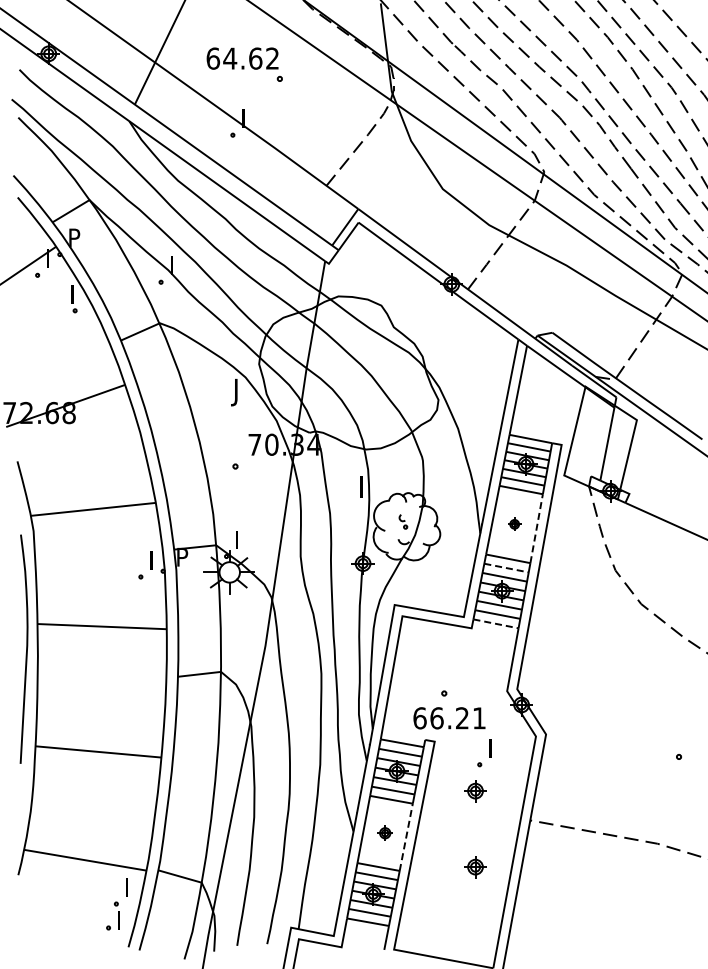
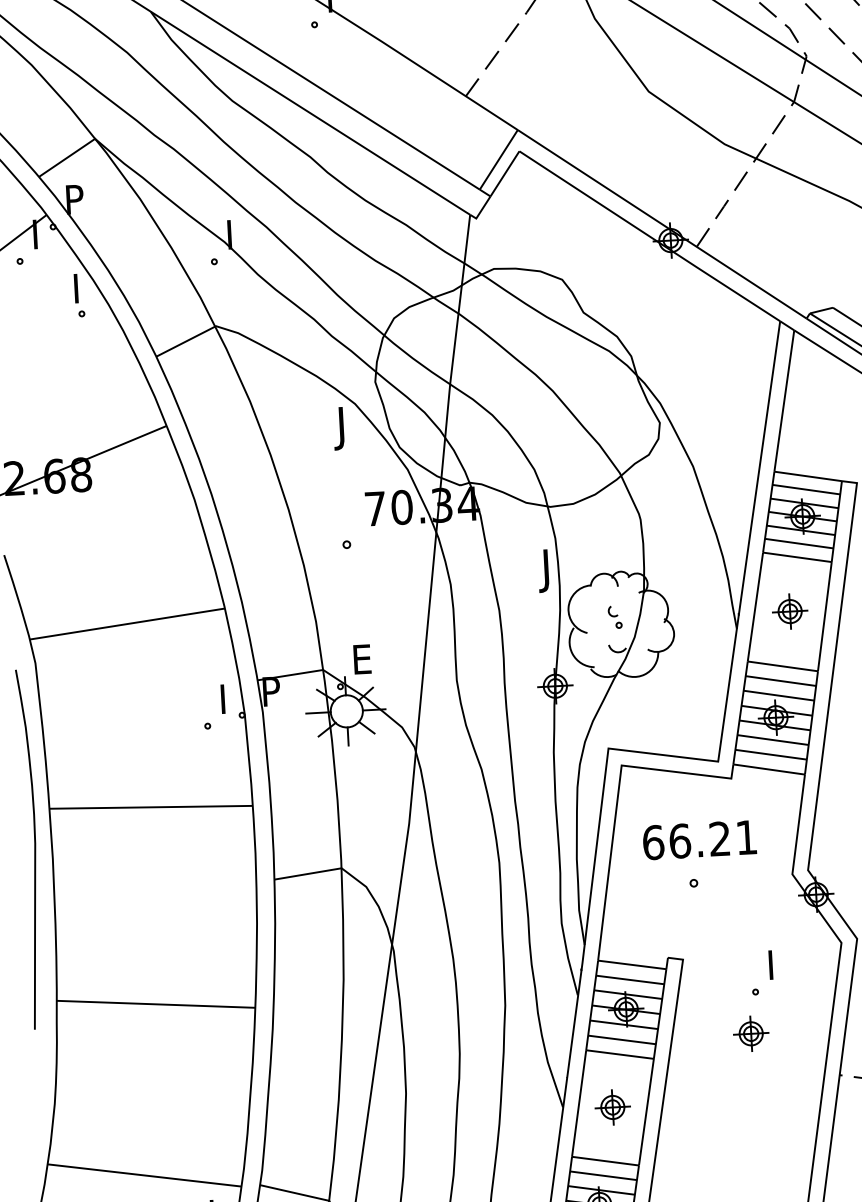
text: (359, 489) -> (543, 570), I -> J
part: (514, 524) -> (789, 611), size x1.67
line: (536, 528) -> (824, 616), dashed -> solid
text: (242, 539) -> (364, 658), I -> E
line: (506, 568) -> (780, 681), dashed -> solid
line: (496, 623) -> (769, 768), dashed -> solid
text: (449, 718) -> (699, 840), moved
part: (385, 833) -> (613, 1107), size x1.43
line: (406, 836) -> (646, 1110), dashed -> solid
part: (475, 867) -> (757, 1153), removed

